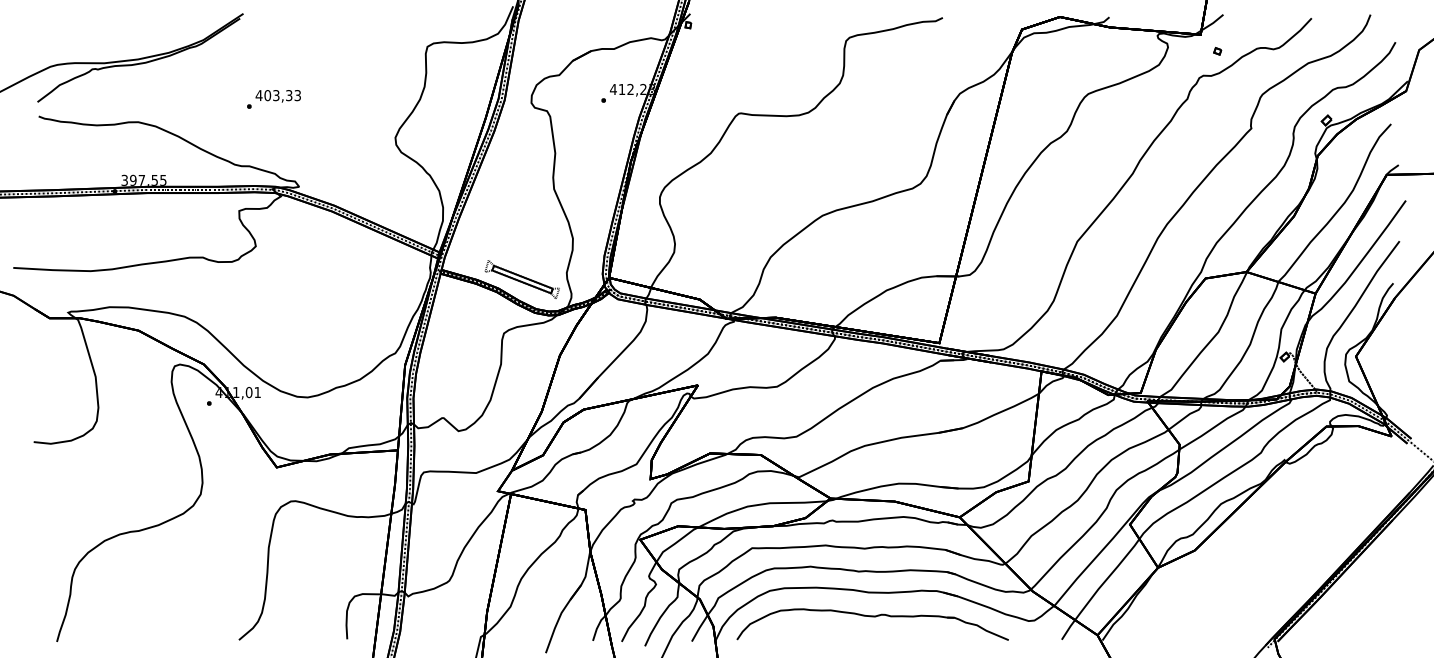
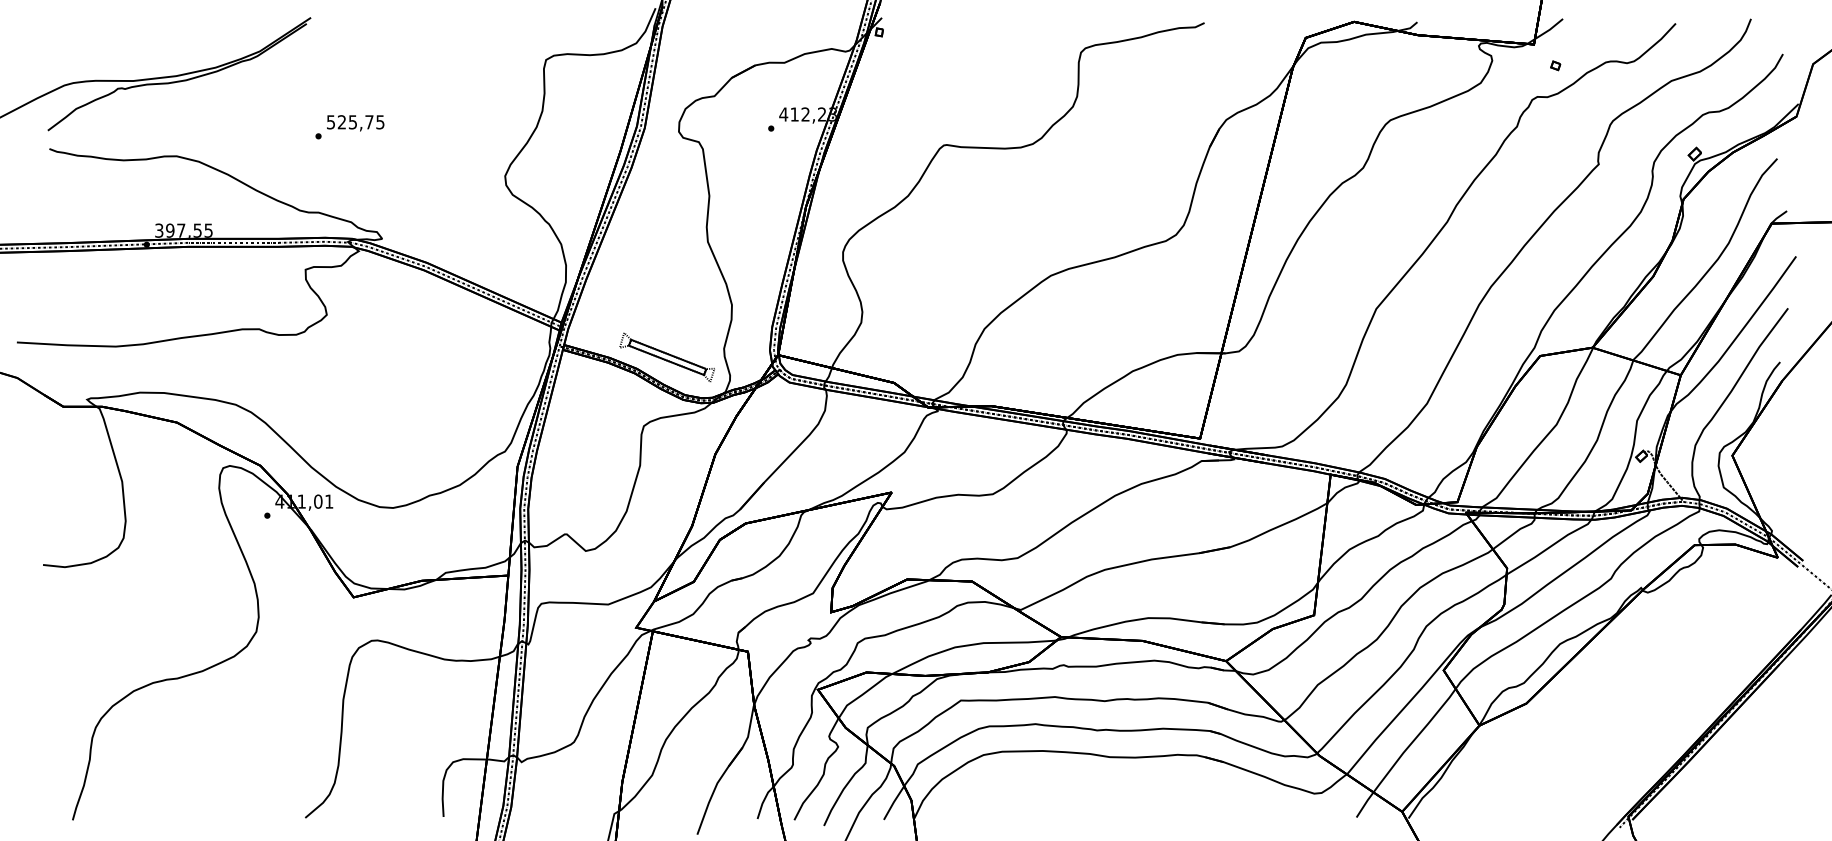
text: (278, 95) -> (355, 122), 403,33 -> 525,75
part: (872, 617) -> (1114, 788), removed

